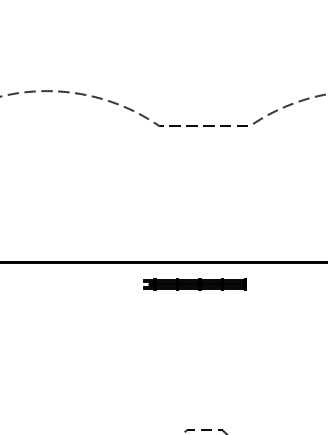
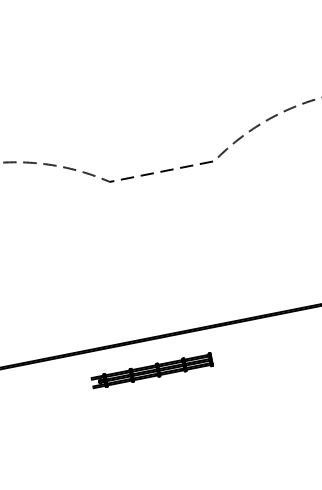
part: (194, 284) -> (151, 371), moved

